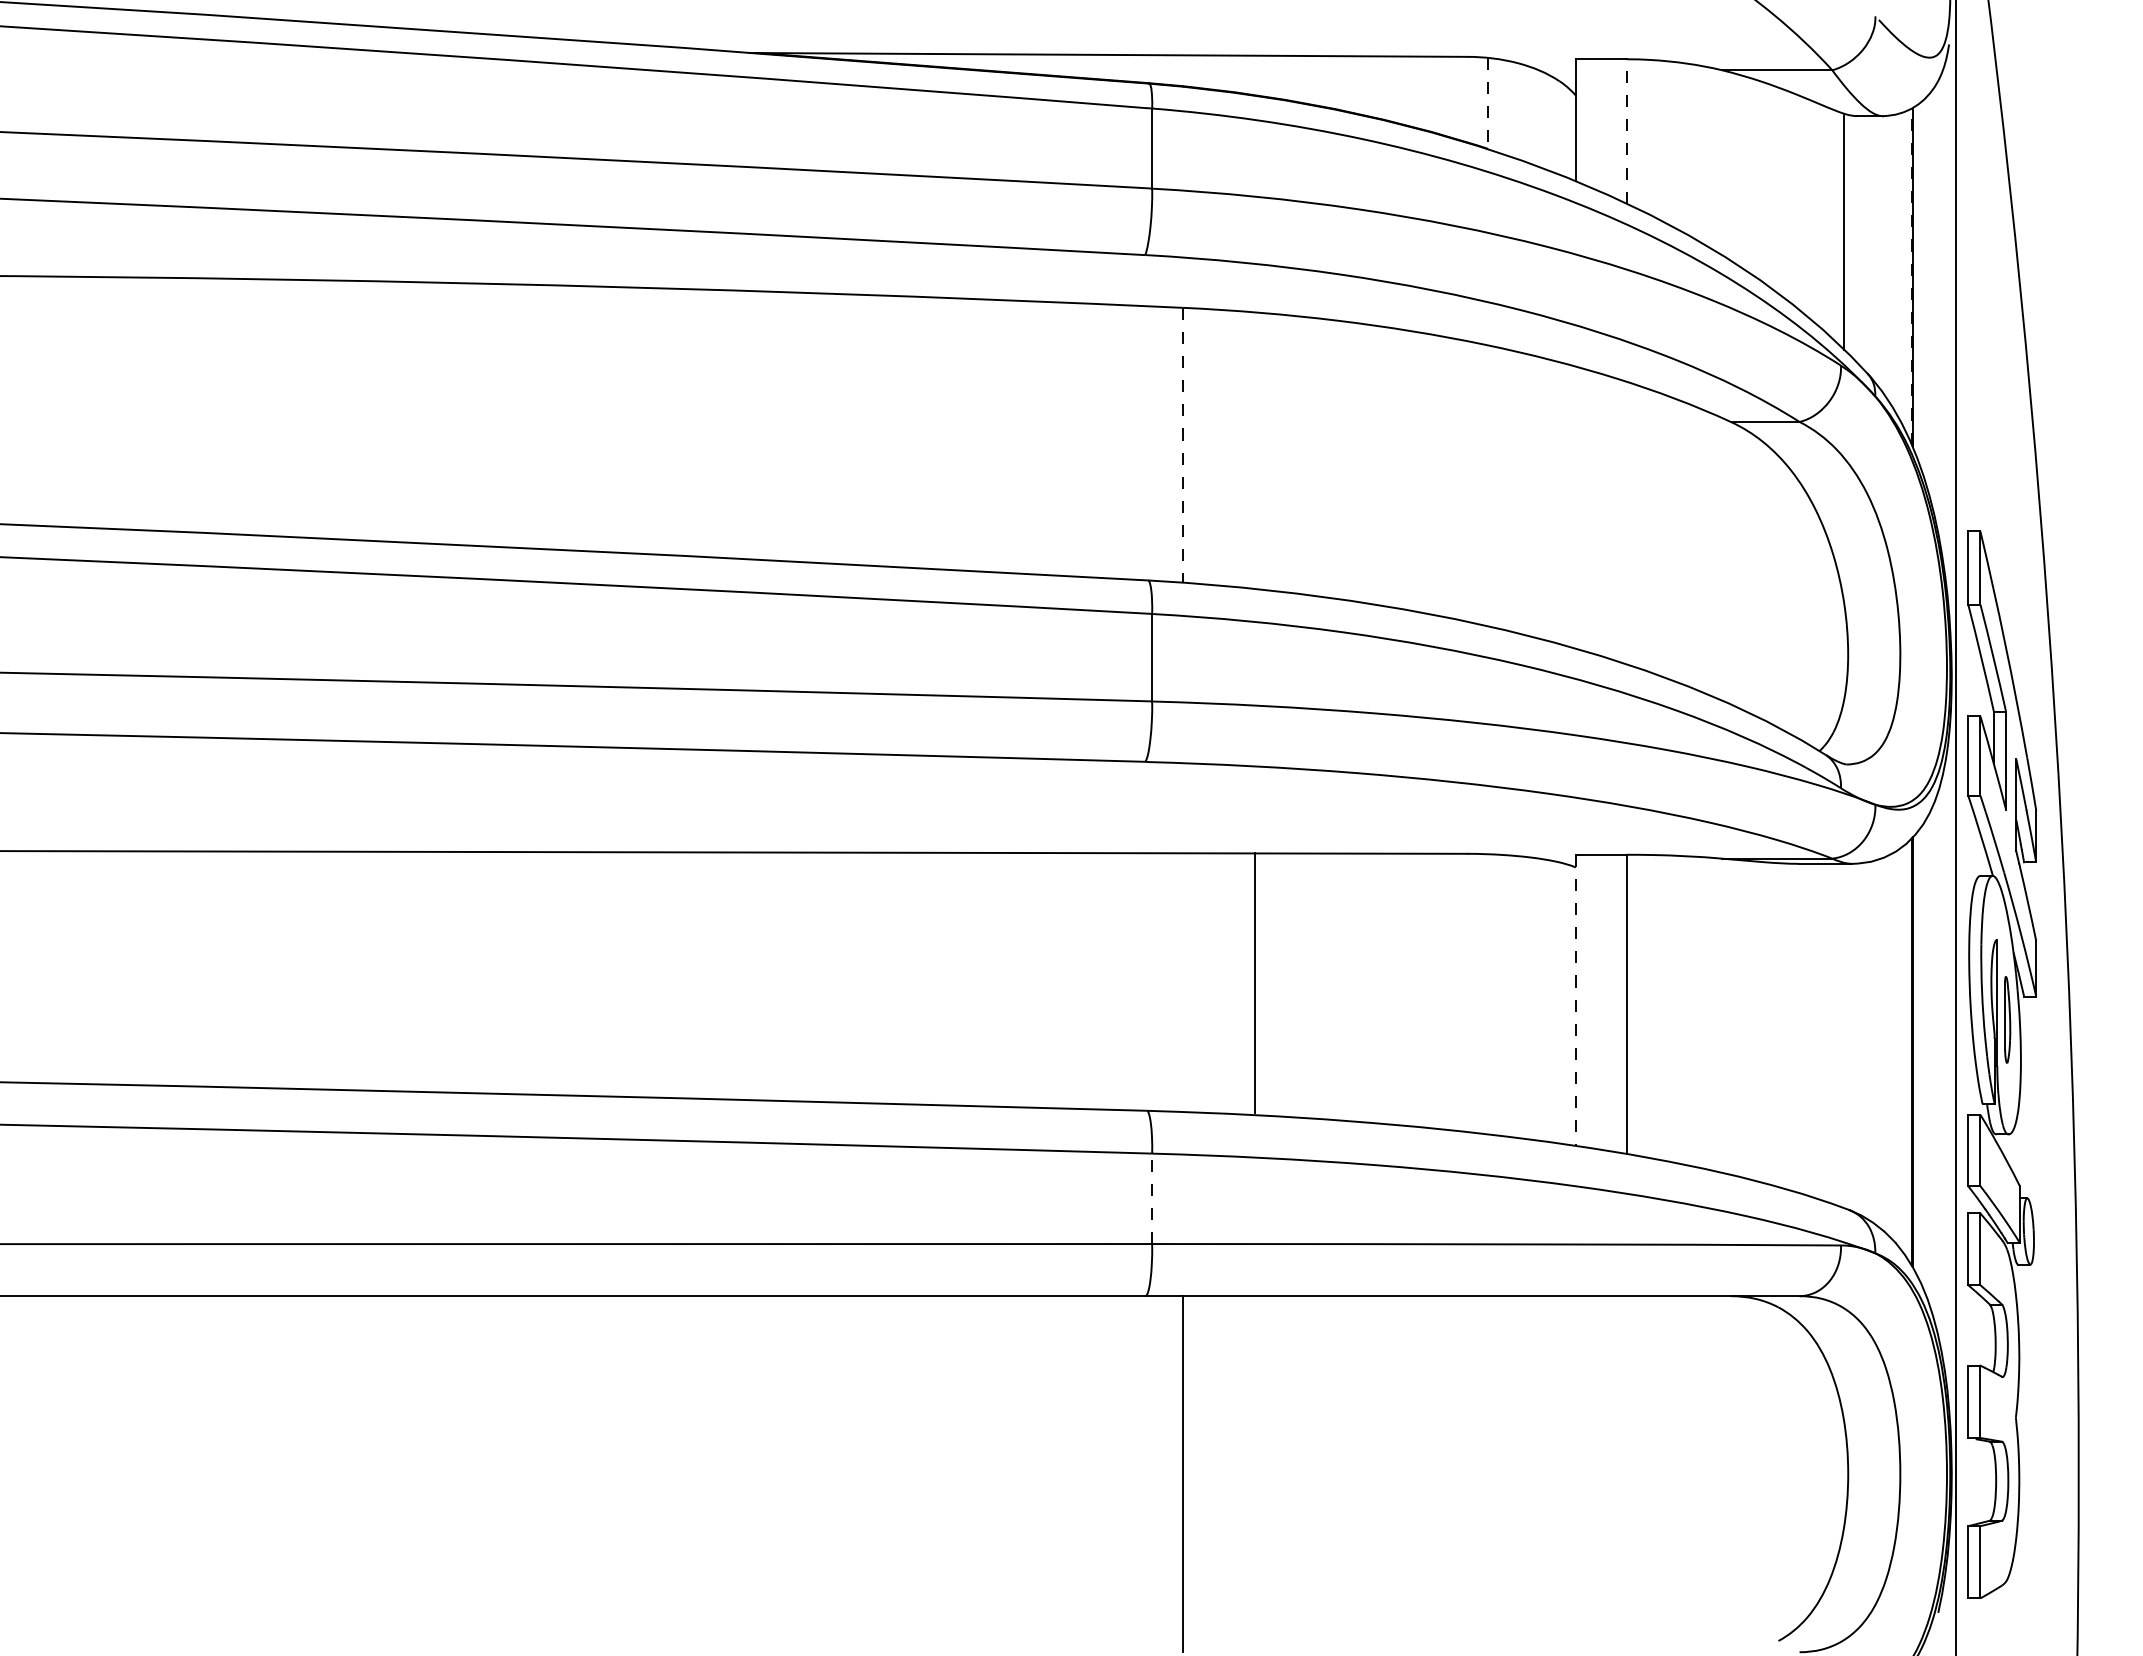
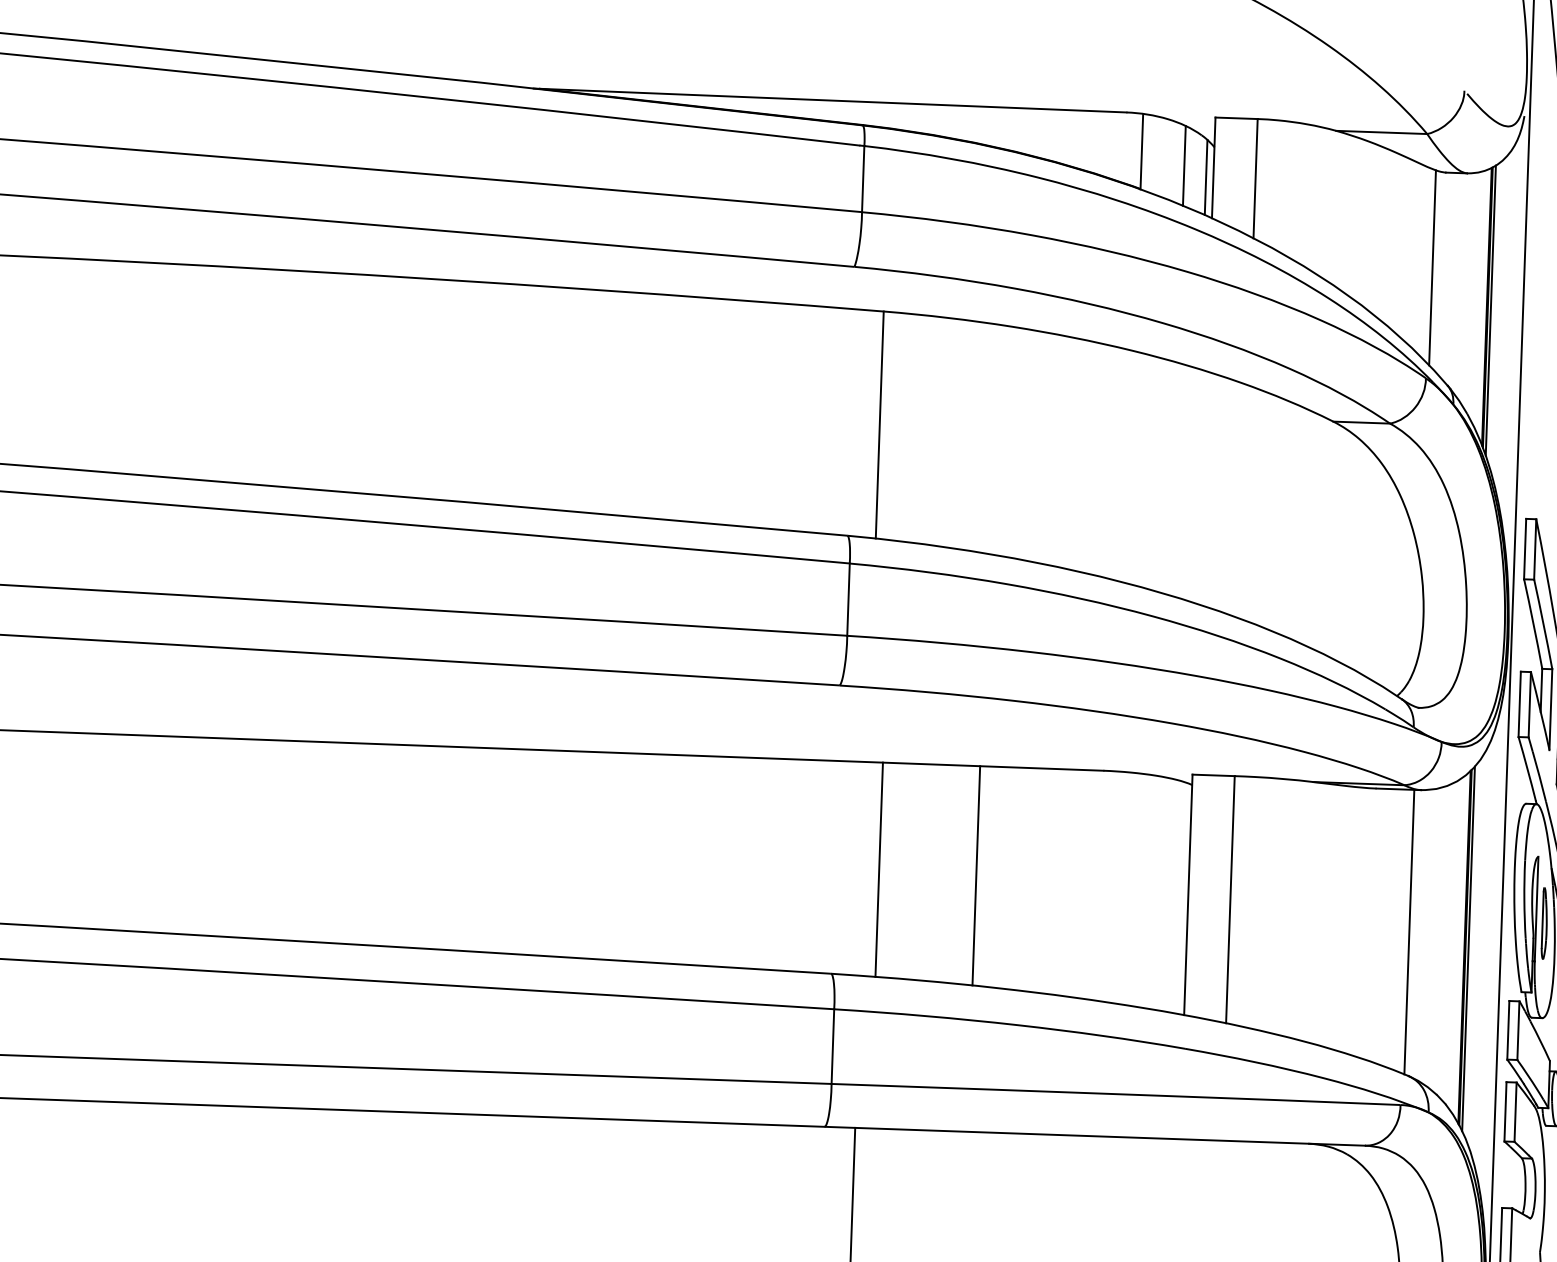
line: (1487, 103) -> (1141, 151), dashed -> solid
line: (1539, 118) -> (1183, 165), added
line: (1566, 131) -> (1205, 176), added
line: (1626, 131) -> (1255, 178), dashed -> solid
line: (1911, 276) -> (1486, 306), dashed -> solid
line: (1916, 280) -> (1490, 310), added
line: (1182, 445) -> (879, 425), dashed -> solid
line: (1254, 982) -> (879, 869), moved
line: (1318, 985) -> (976, 875), added
line: (1575, 1000) -> (1188, 895), dashed -> solid
line: (1844, 1035) -> (1409, 931), added
line: (1916, 1053) -> (1468, 948), added
line: (1152, 1198) -> (833, 1046), dashed -> solid

